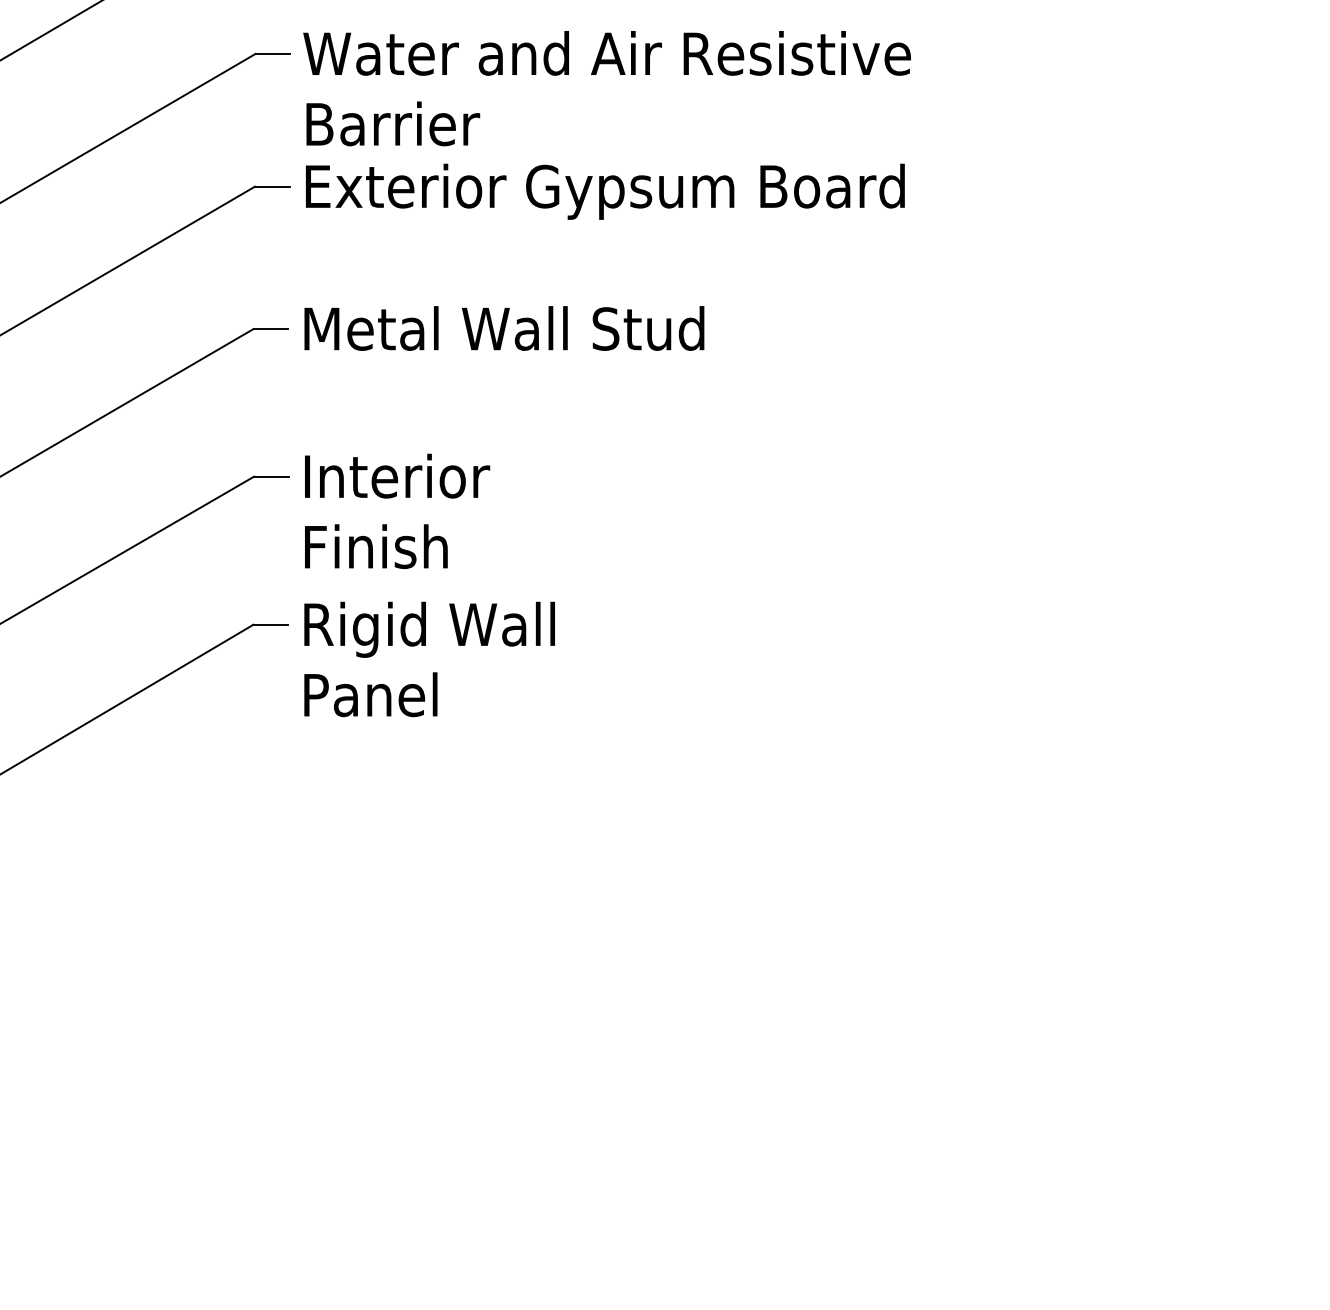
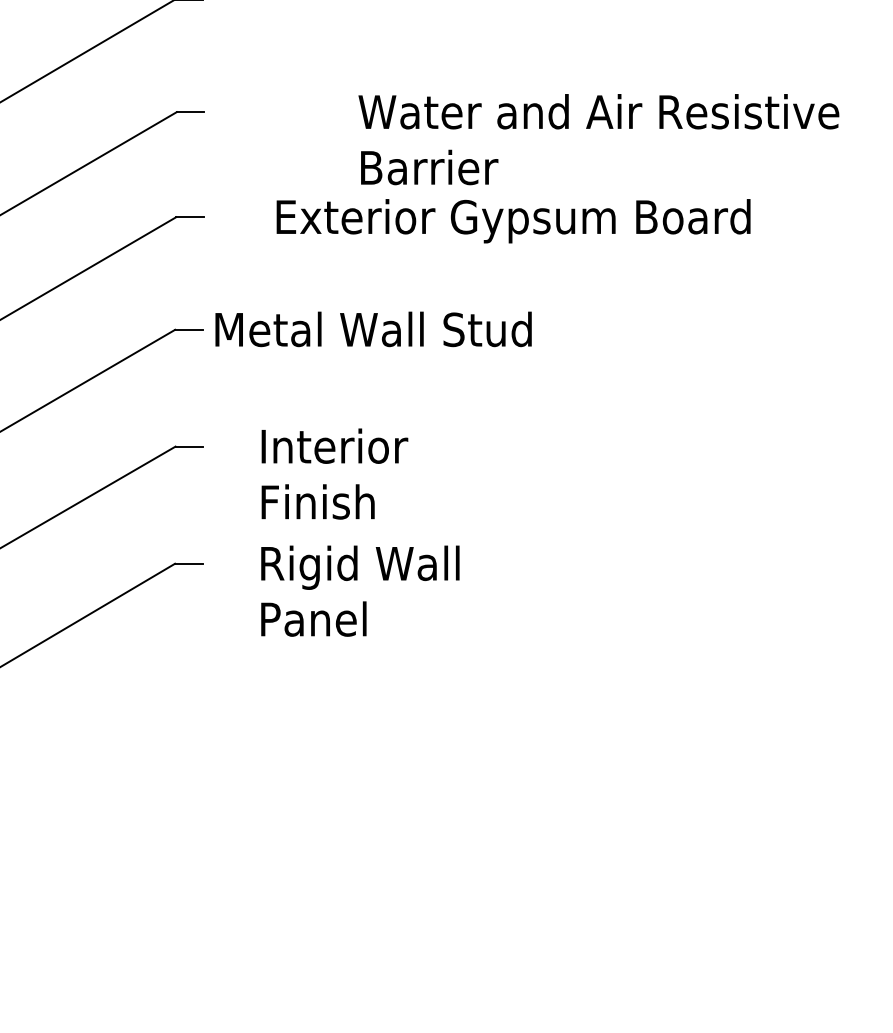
text: (606, 88) -> (598, 139), moved
text: (605, 191) -> (513, 221), moved
text: (397, 511) -> (334, 474), moved
text: (429, 659) -> (360, 591), moved

